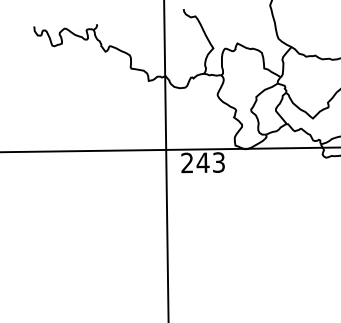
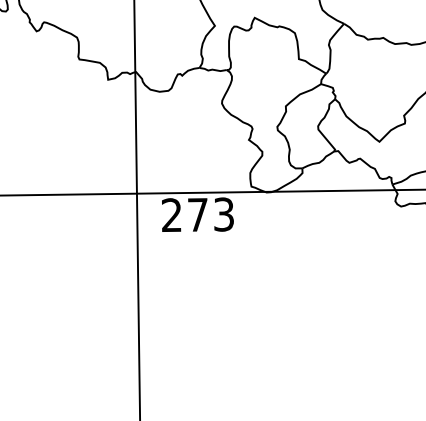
text: (202, 162) -> (196, 214), 243 -> 273

